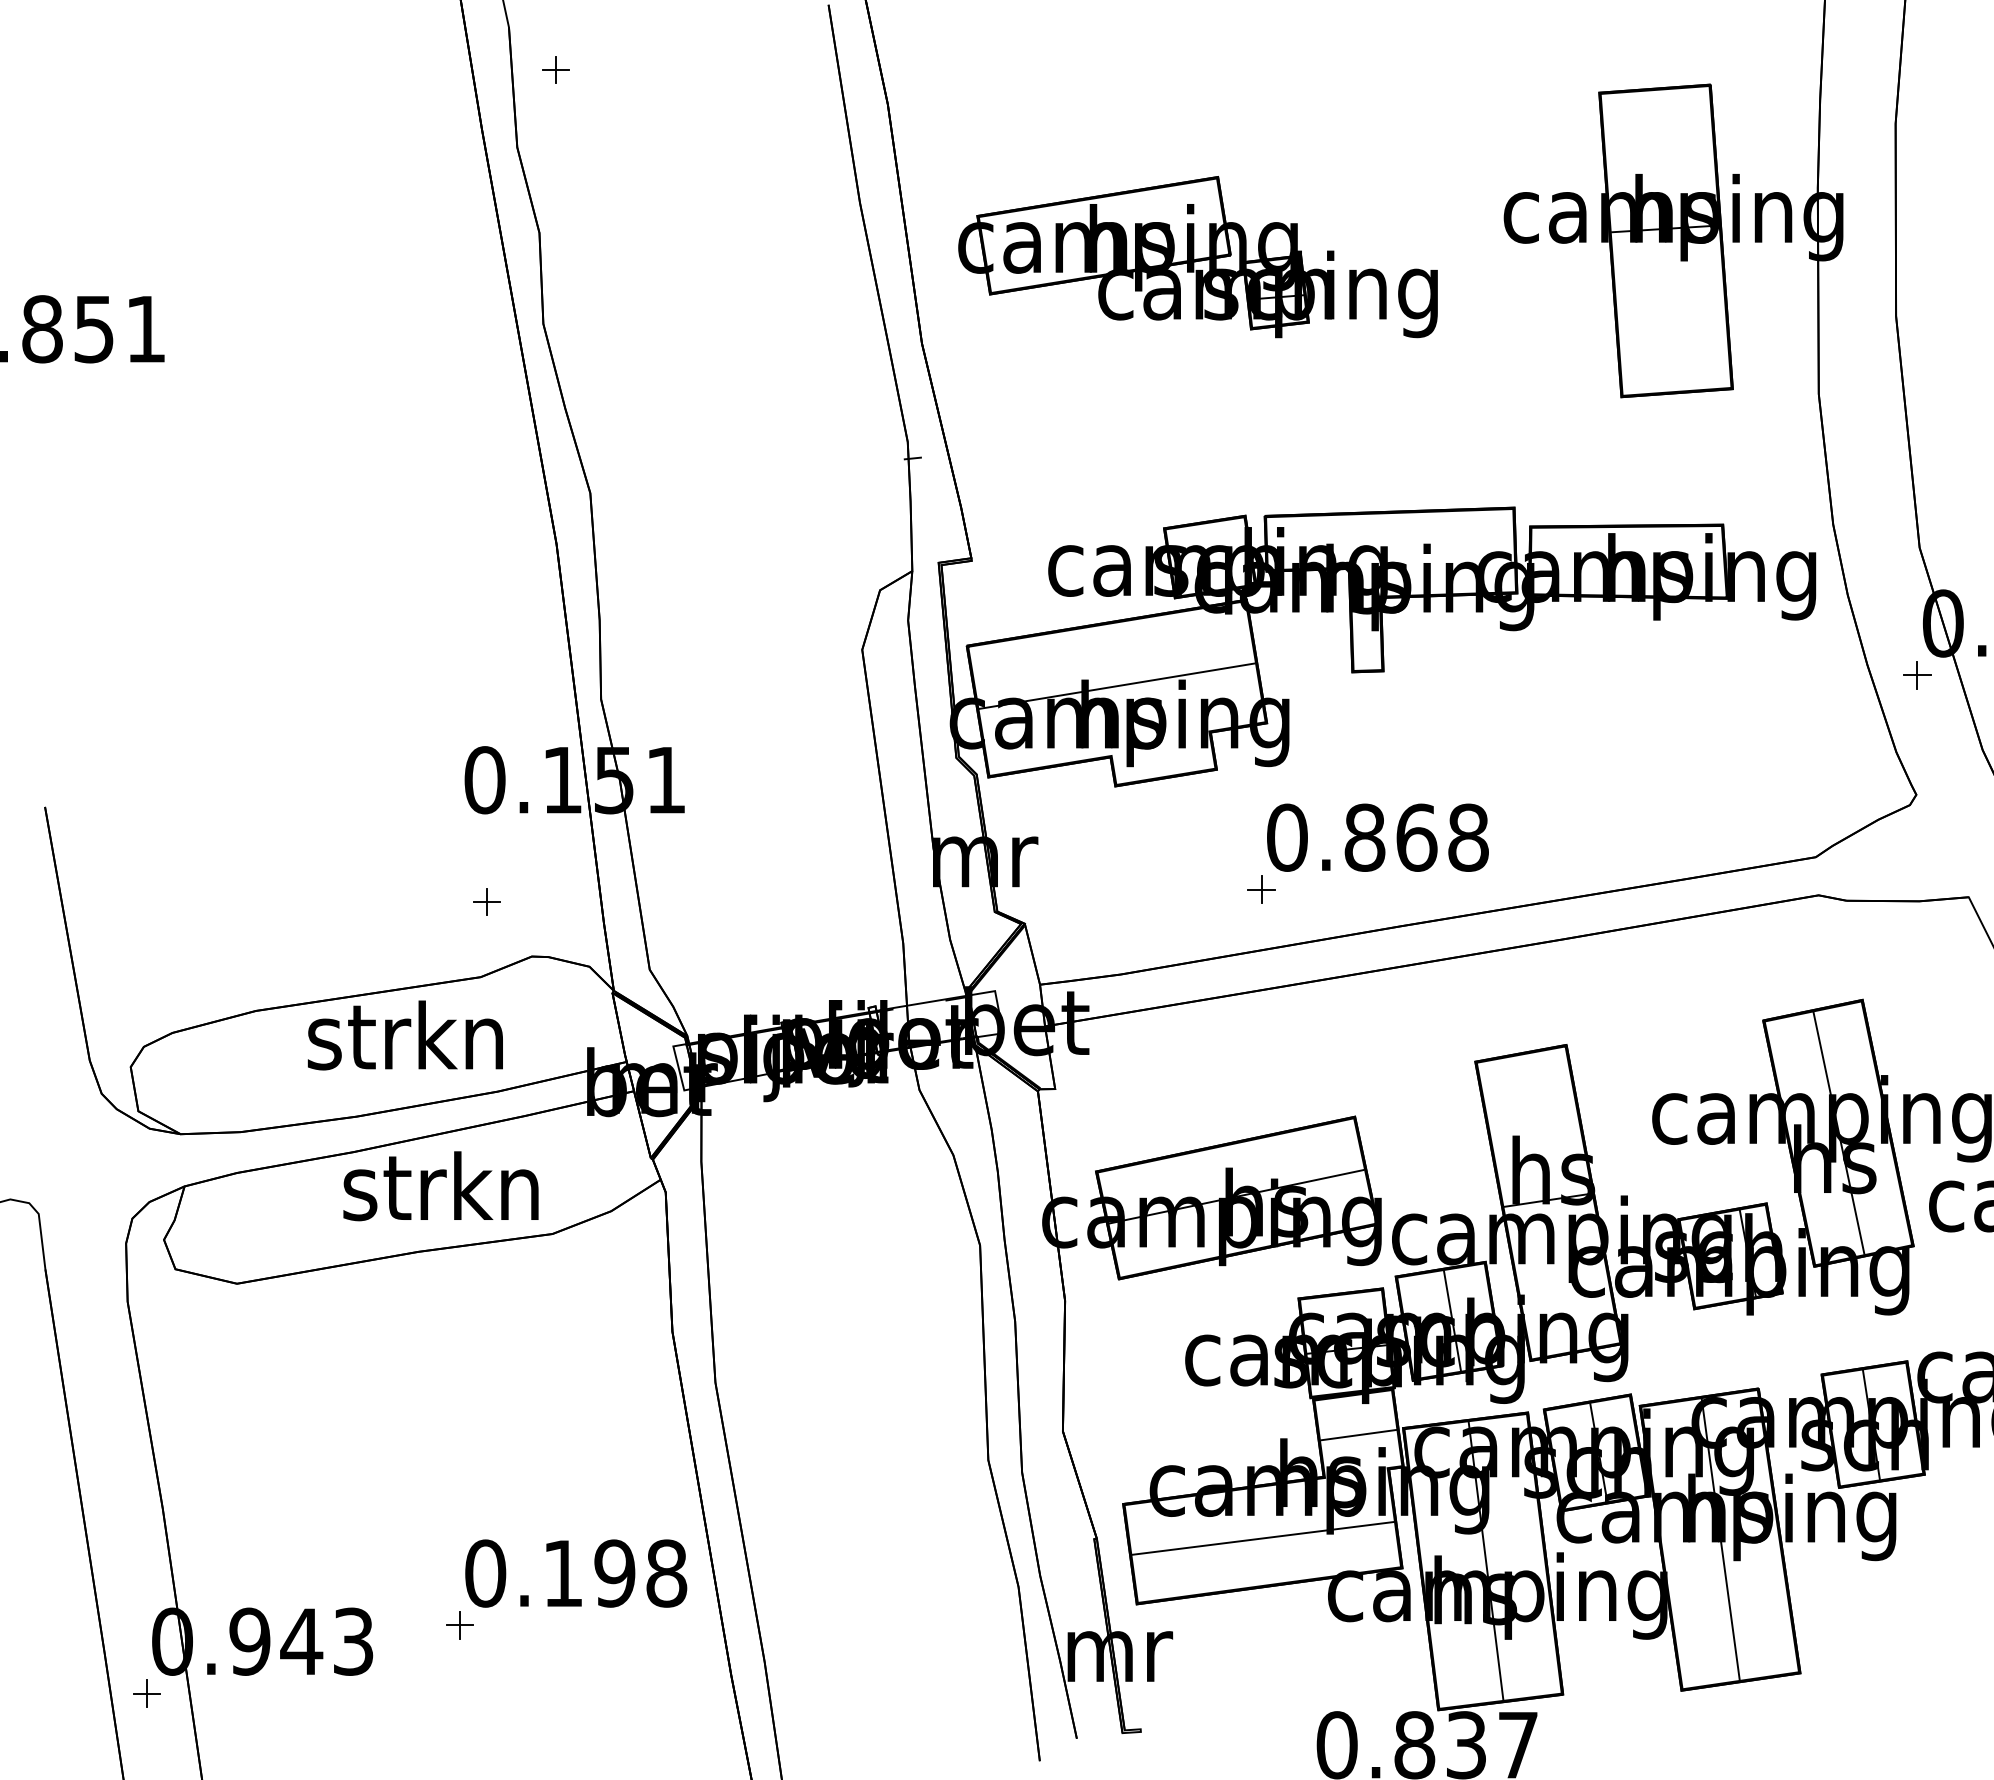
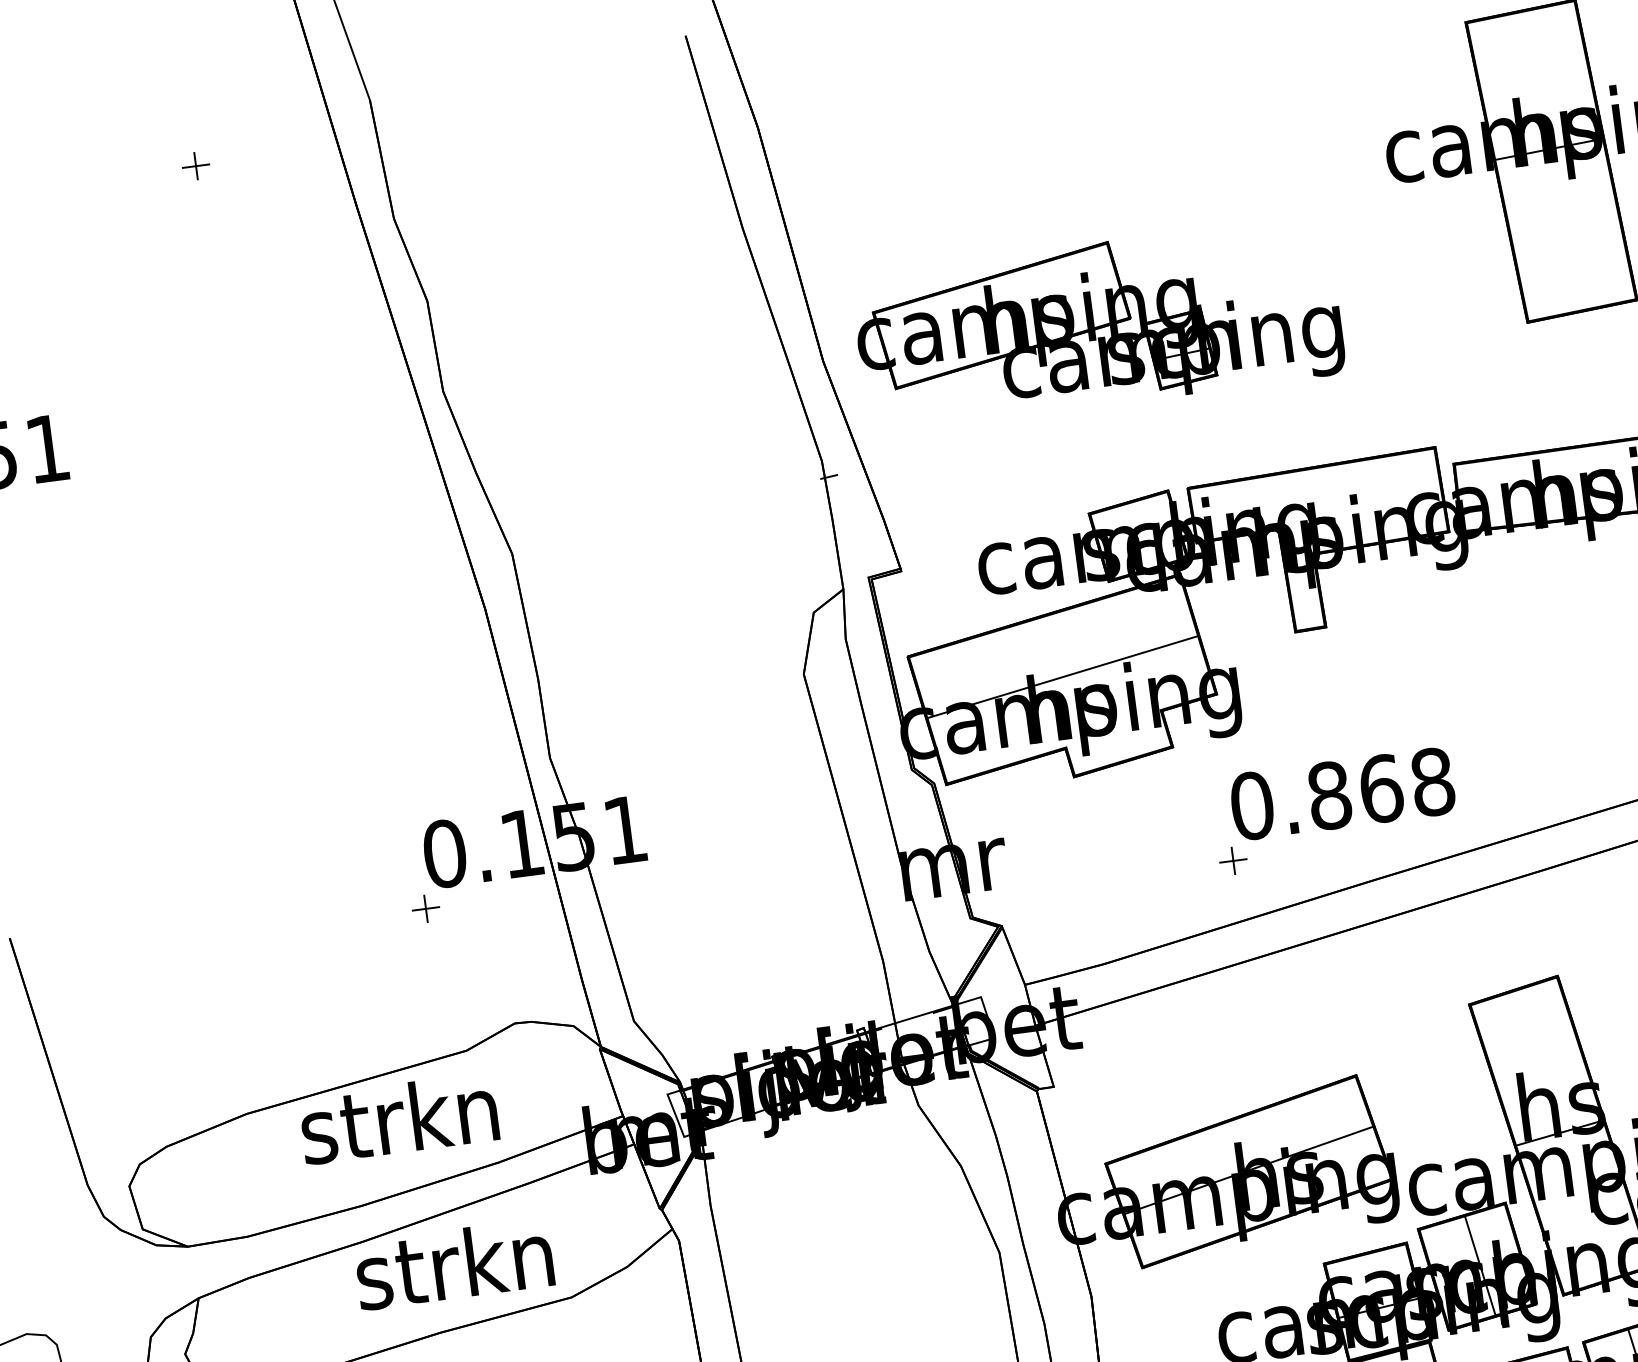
part: (555, 69) -> (195, 165), moved
part: (1197, 257) -> (1097, 324), moved
part: (486, 901) -> (425, 908), moved

